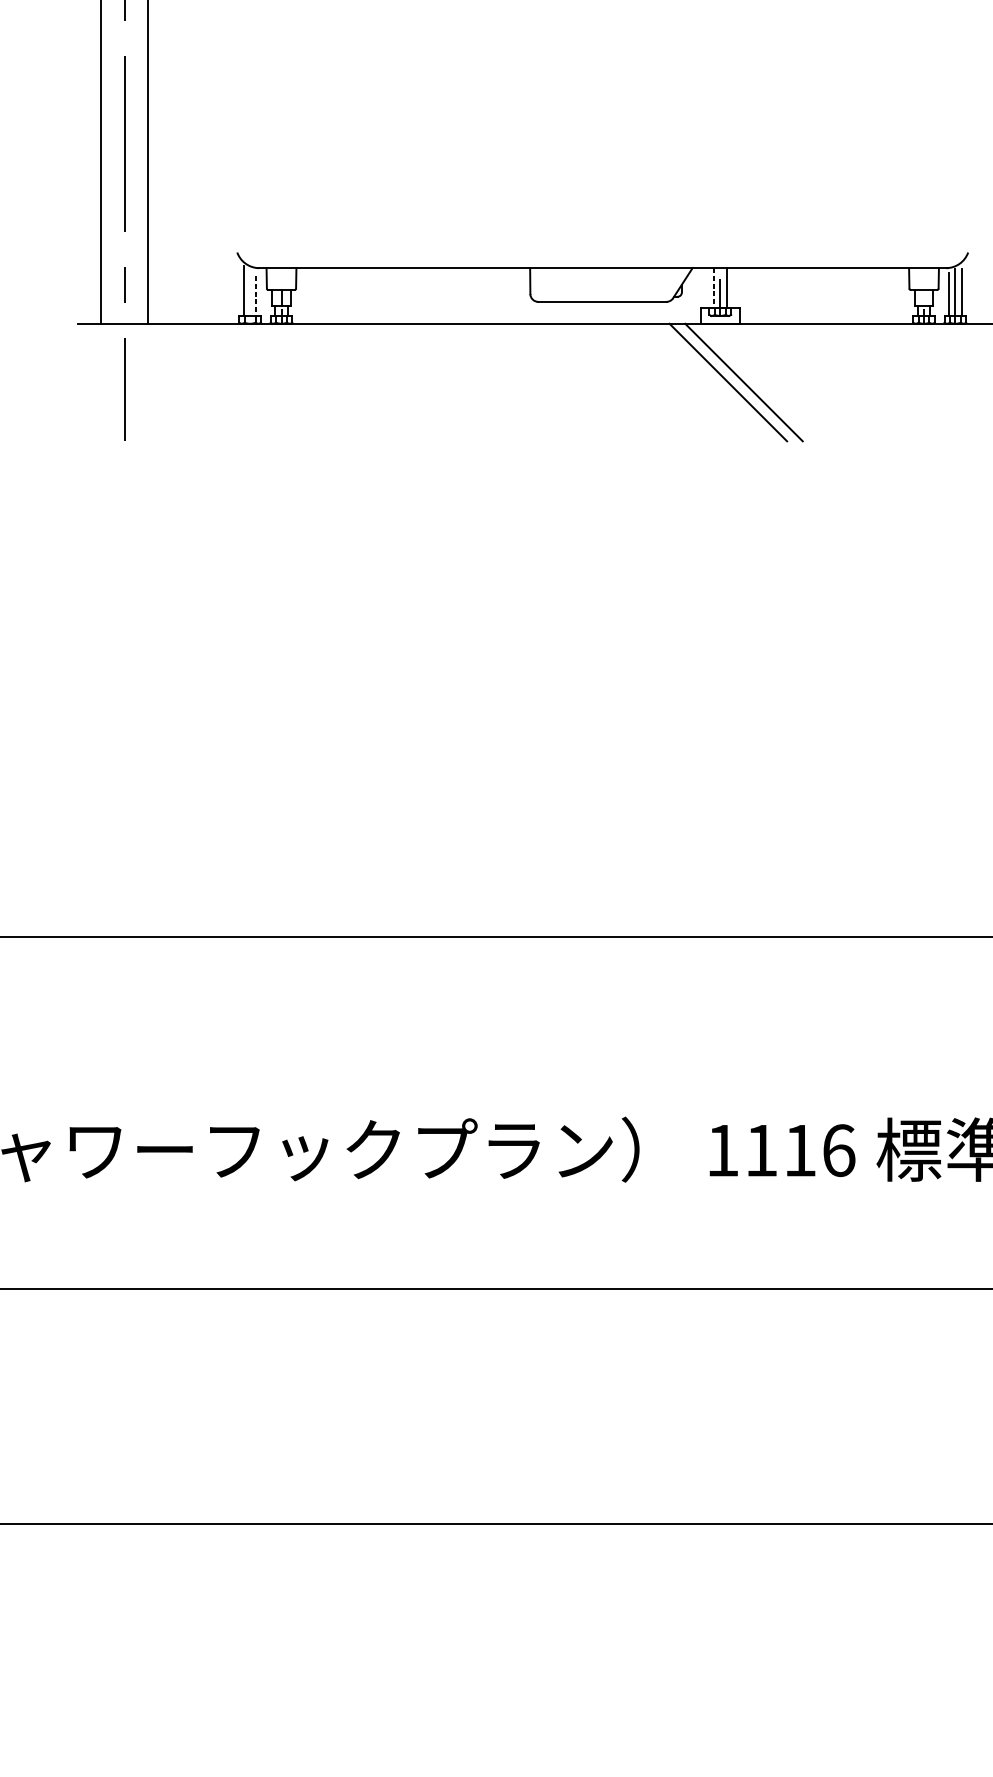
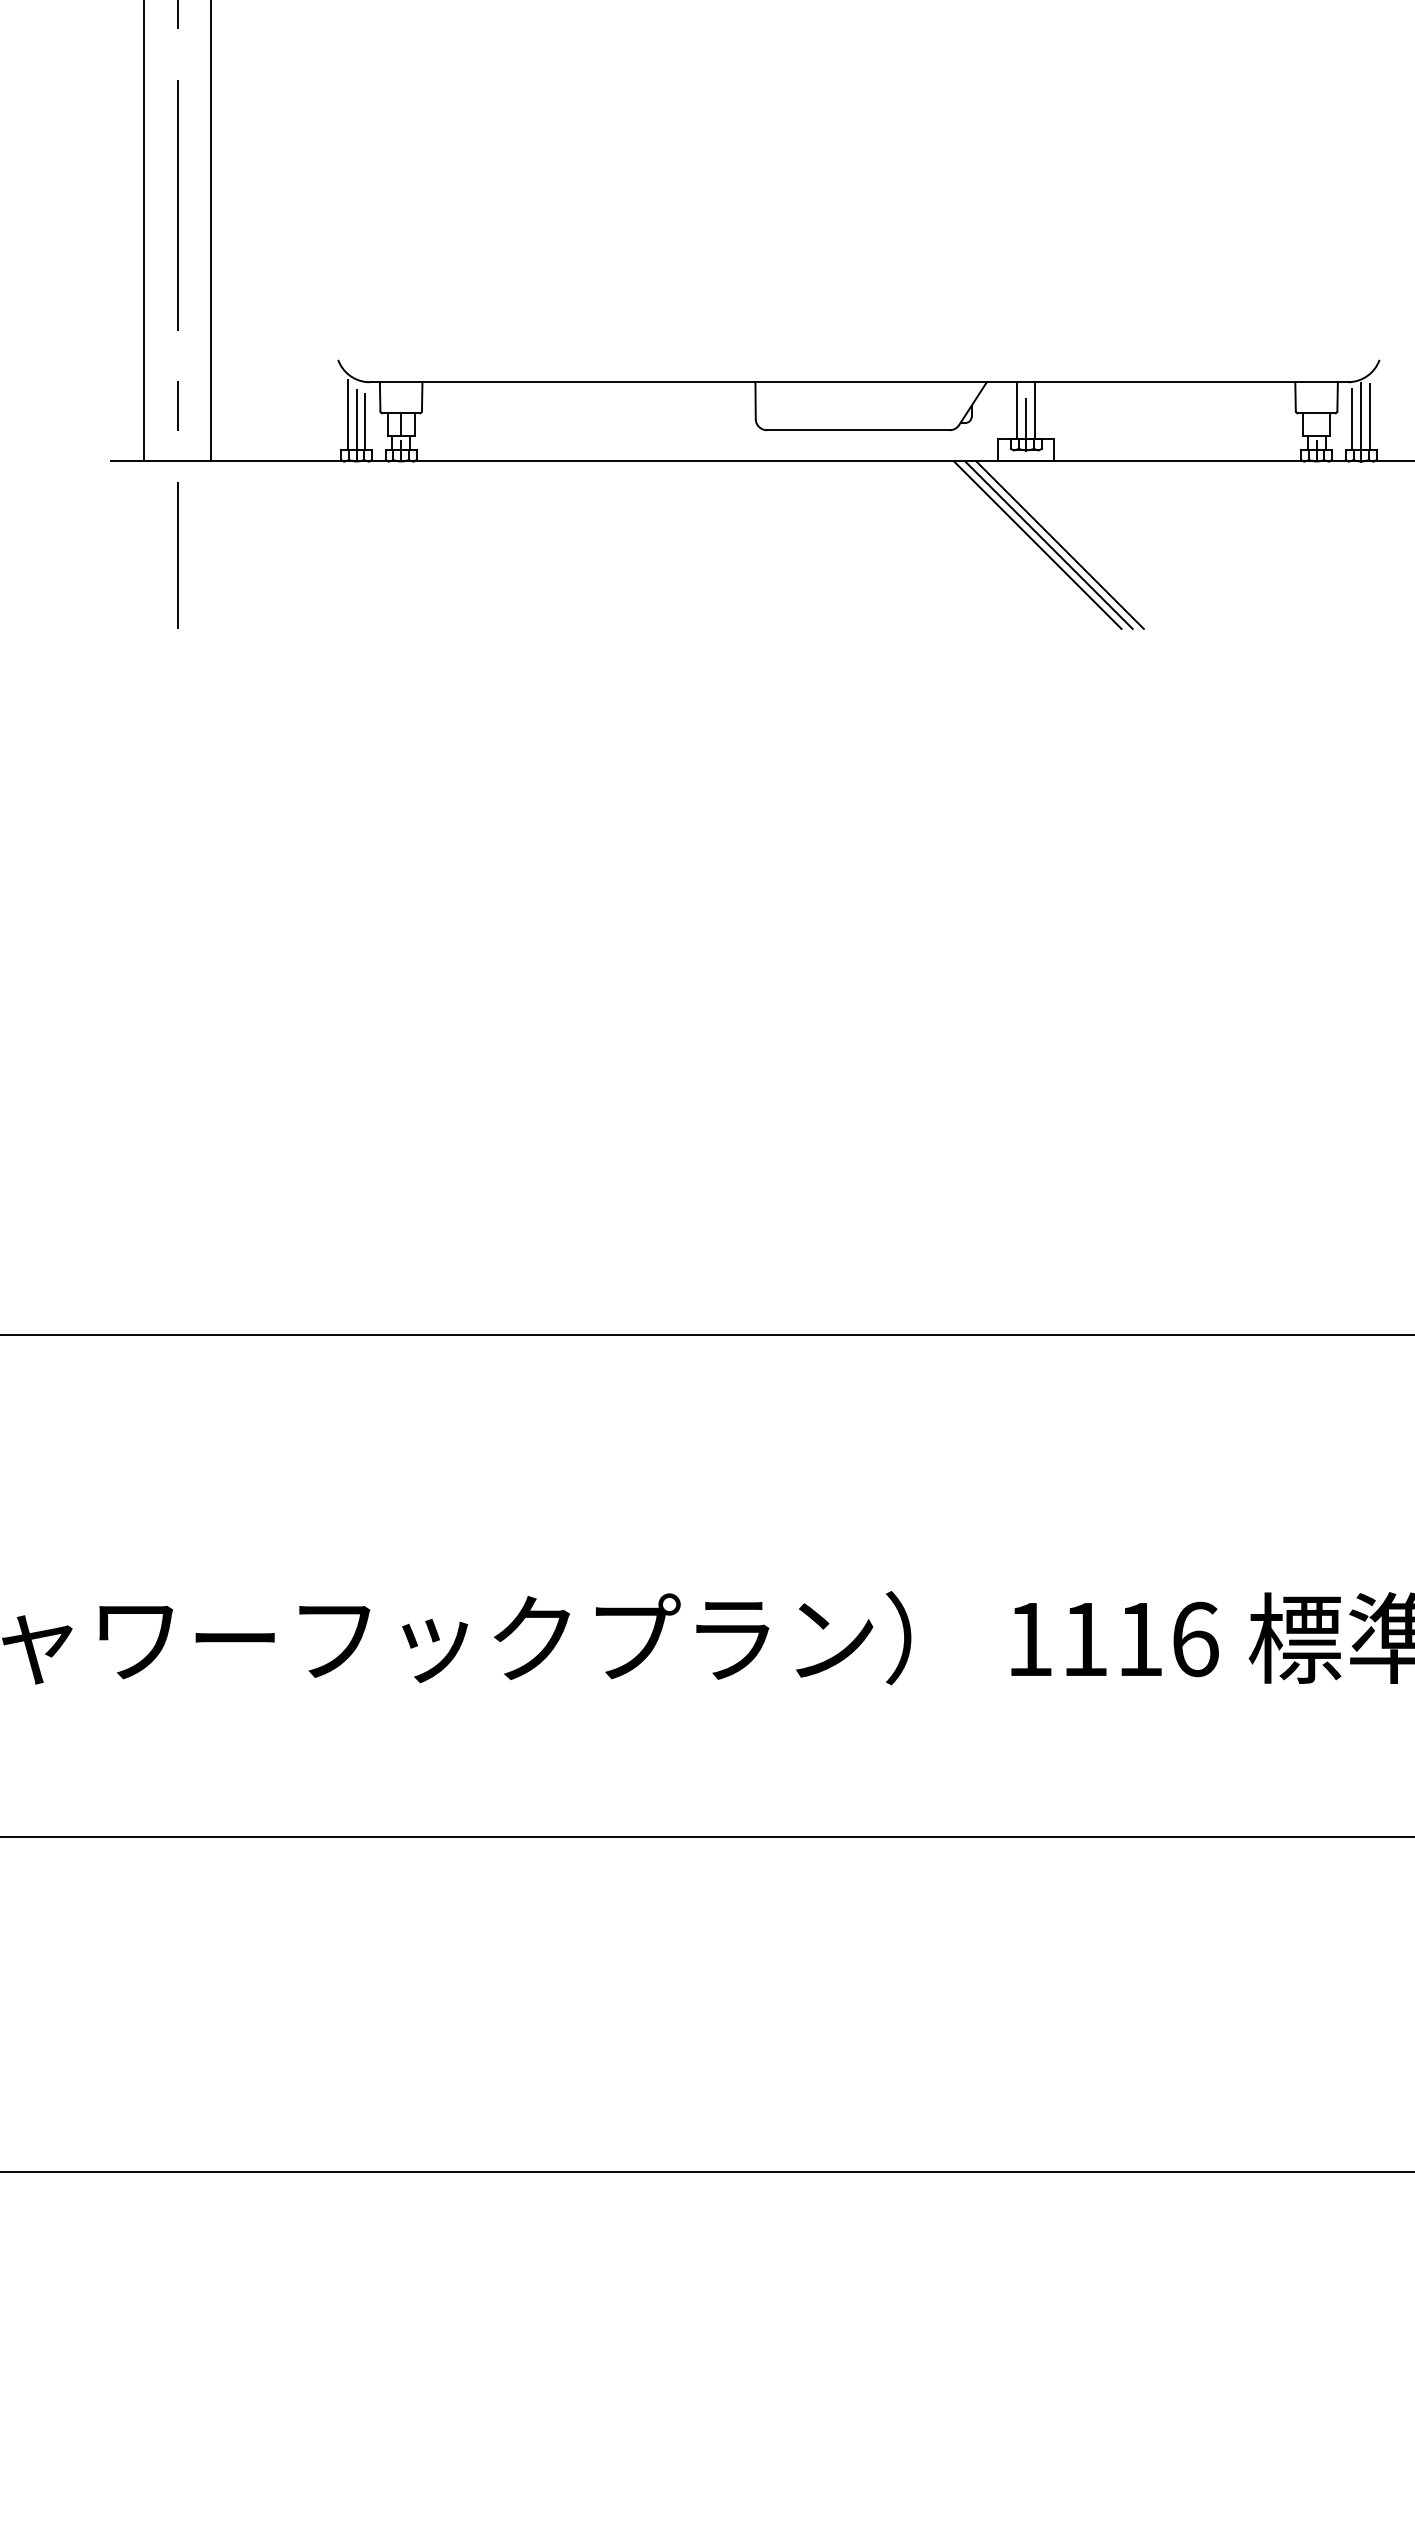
line: (714, 288) -> (1017, 411), dashed -> solid
line: (256, 296) -> (365, 422), dashed -> solid
line: (250, 297) -> (356, 424), added
line: (735, 382) -> (1048, 544), added

